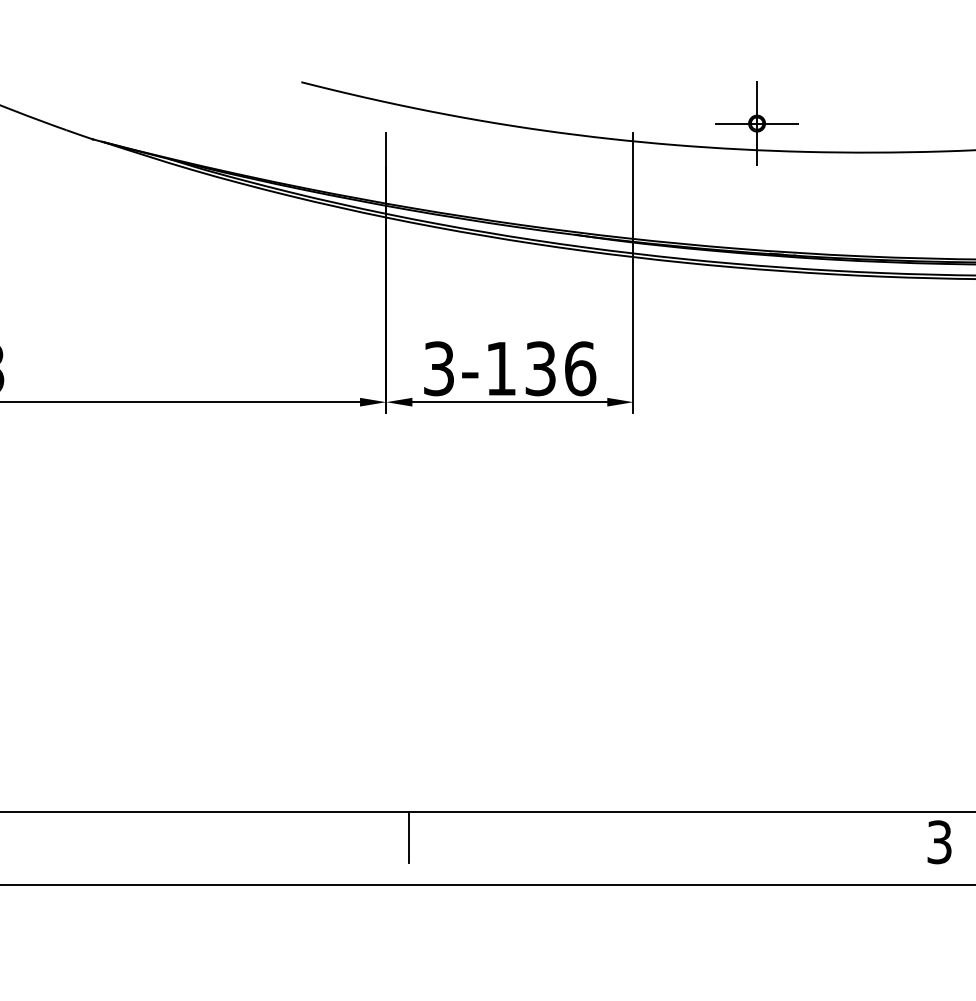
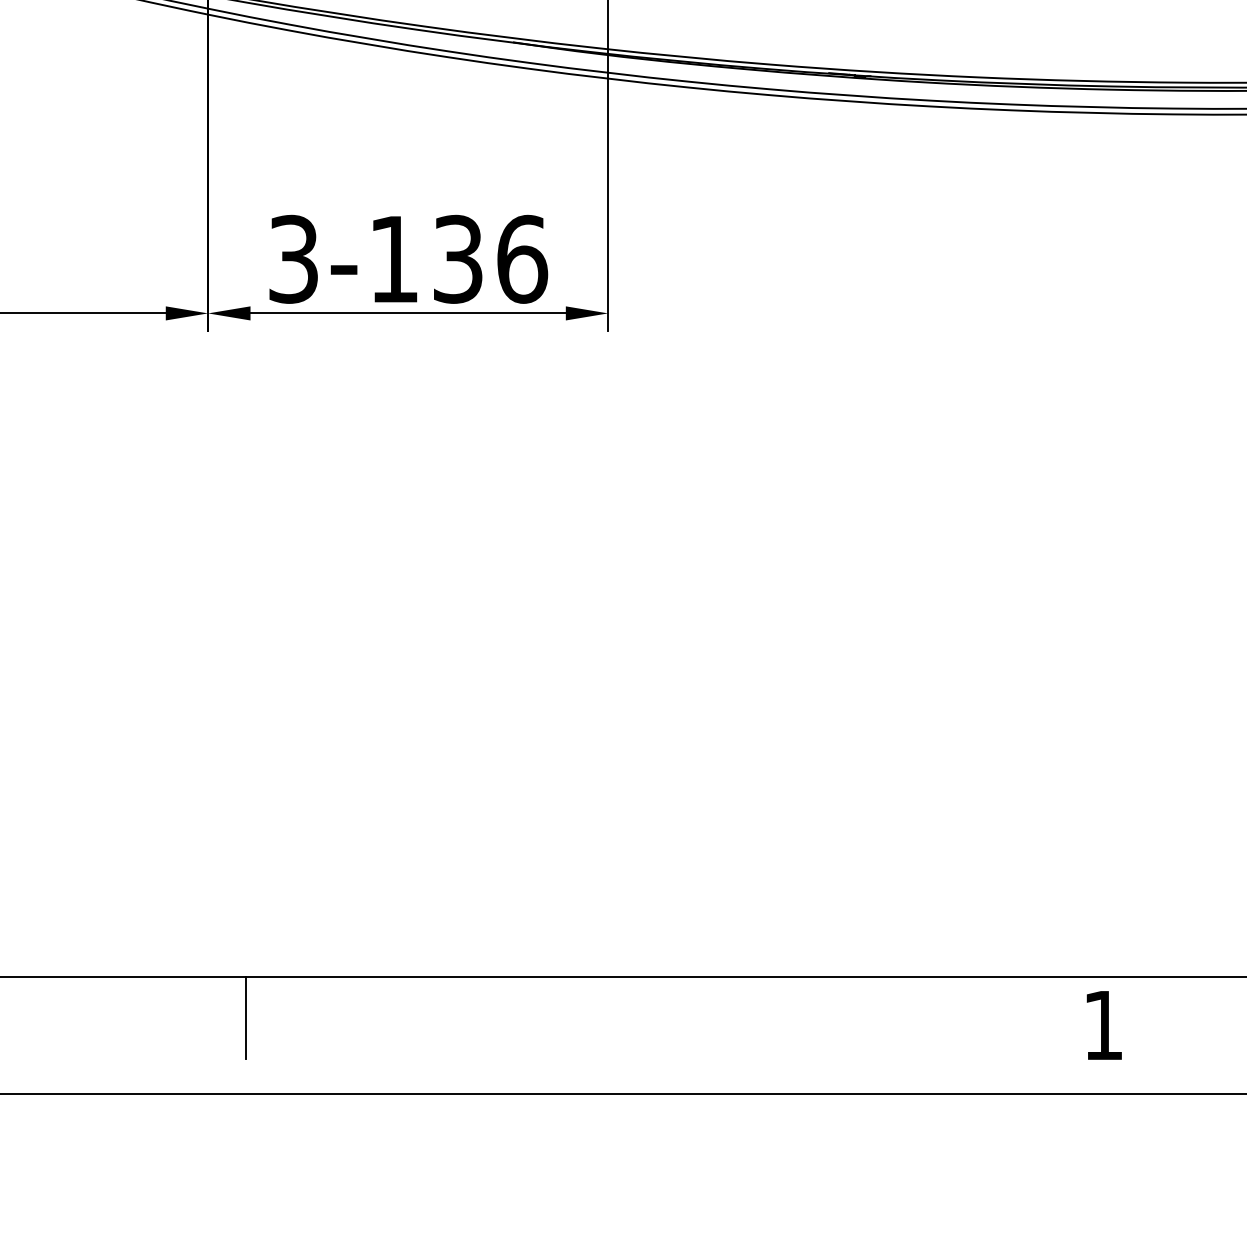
text: (939, 842) -> (1103, 1025), 3 -> 1

